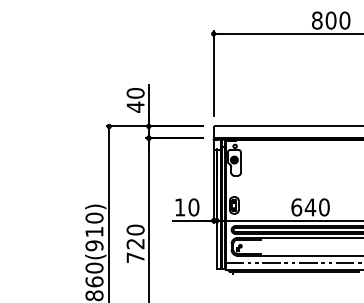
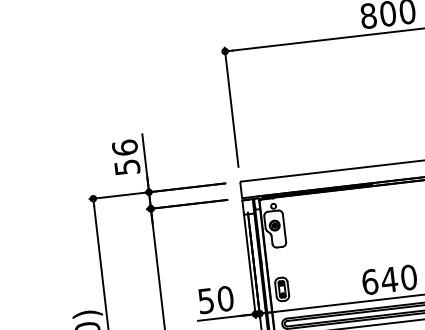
text: (135, 99) -> (125, 156), 40 -> 56
text: (180, 207) -> (206, 301), 10 -> 50

